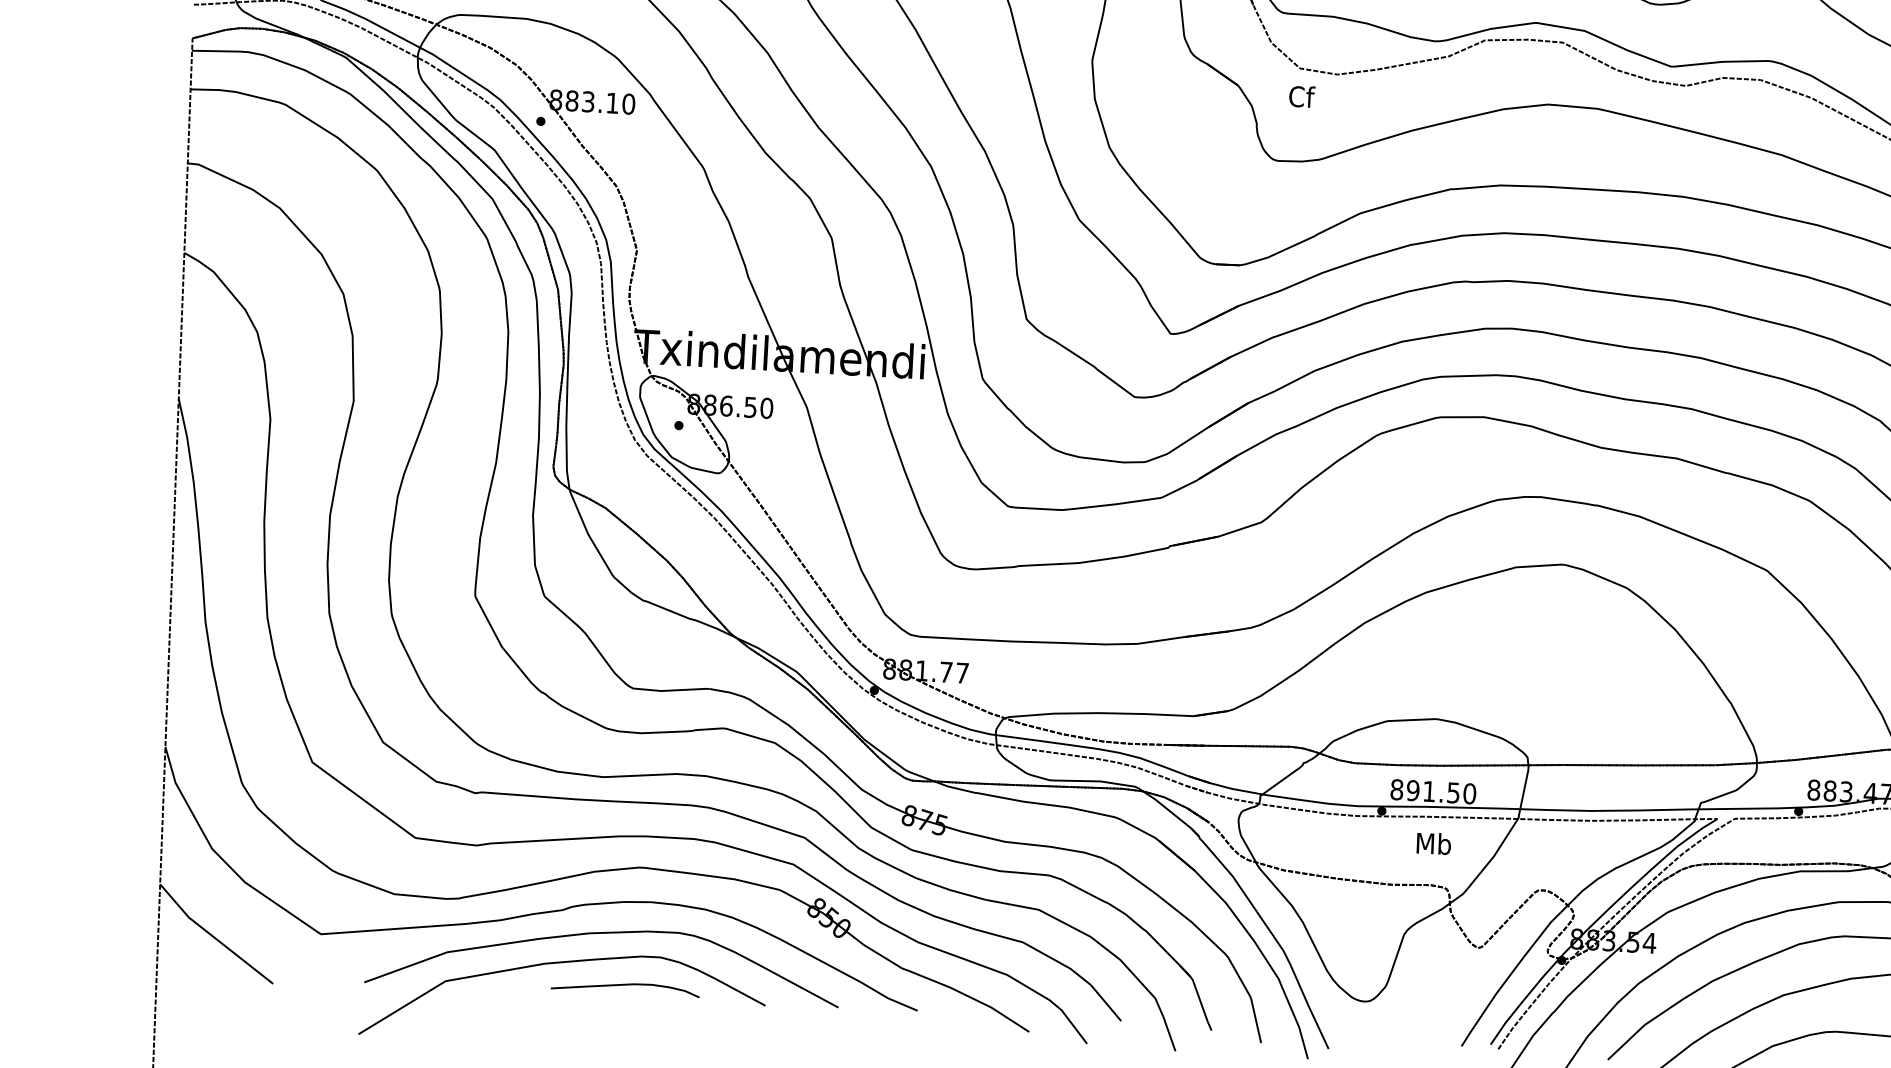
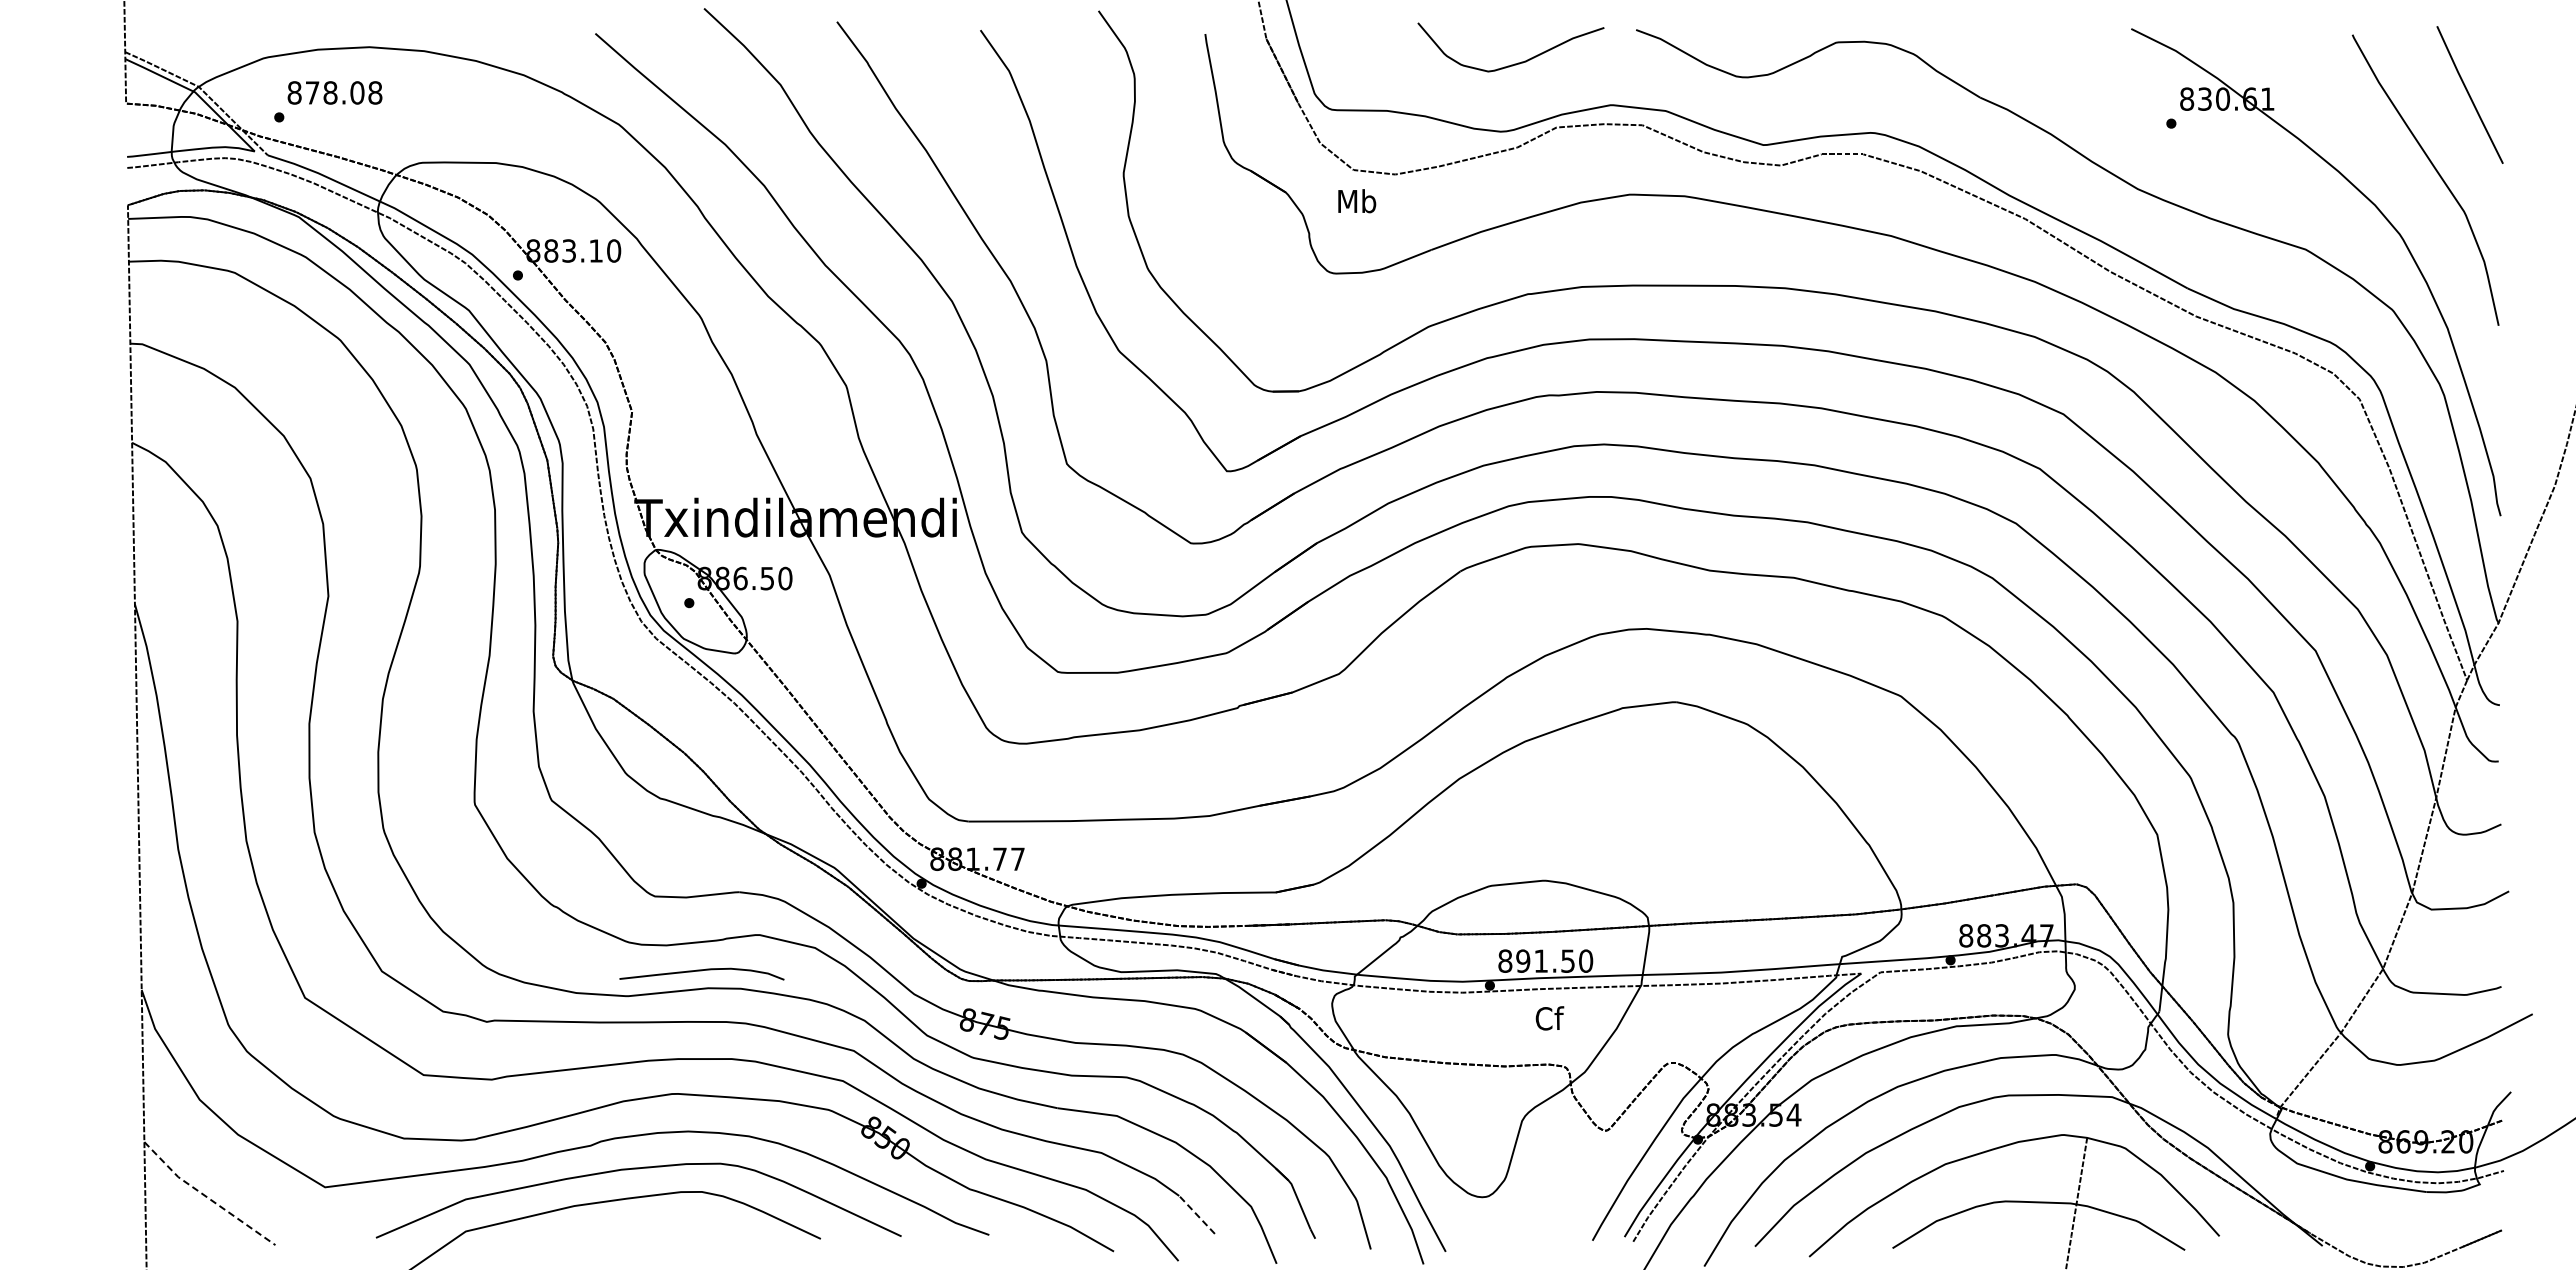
text: (1301, 97) -> (1357, 201), Cf -> Mb
text: (1433, 843) -> (1549, 1018), Mb -> Cf
line: (213, 937) -> (206, 1197), solid -> dashed
curve: (625, 985) -> (701, 971), moved
line: (1105, 1002) -> (1196, 1214), solid -> dashed

